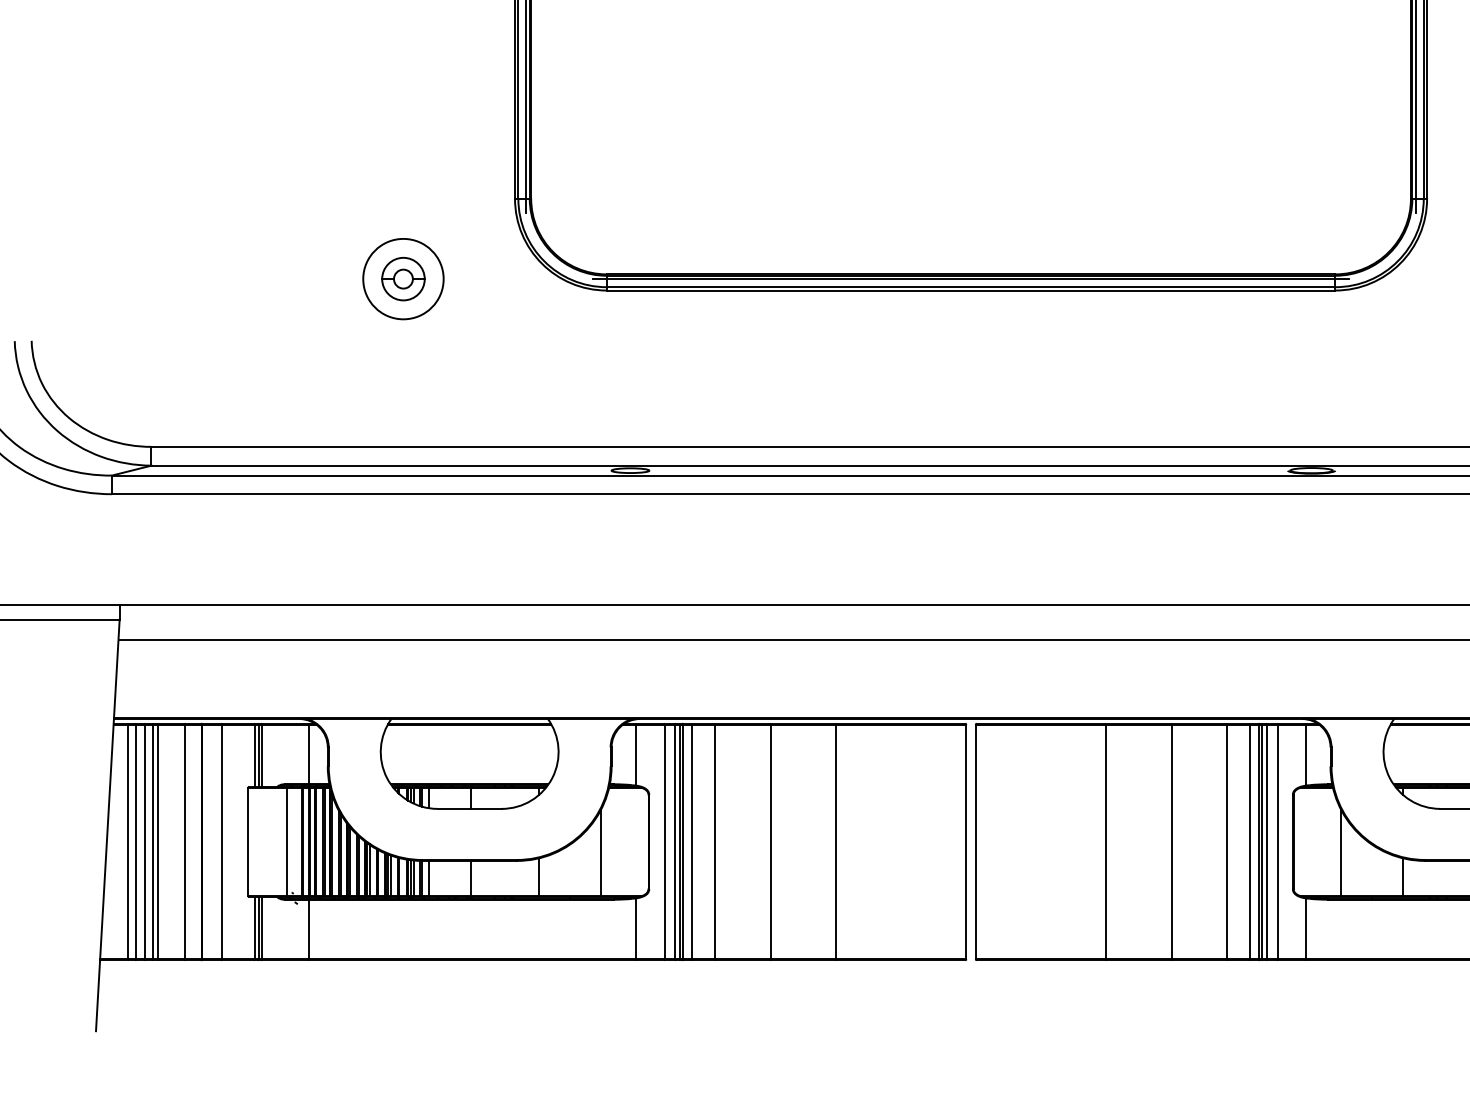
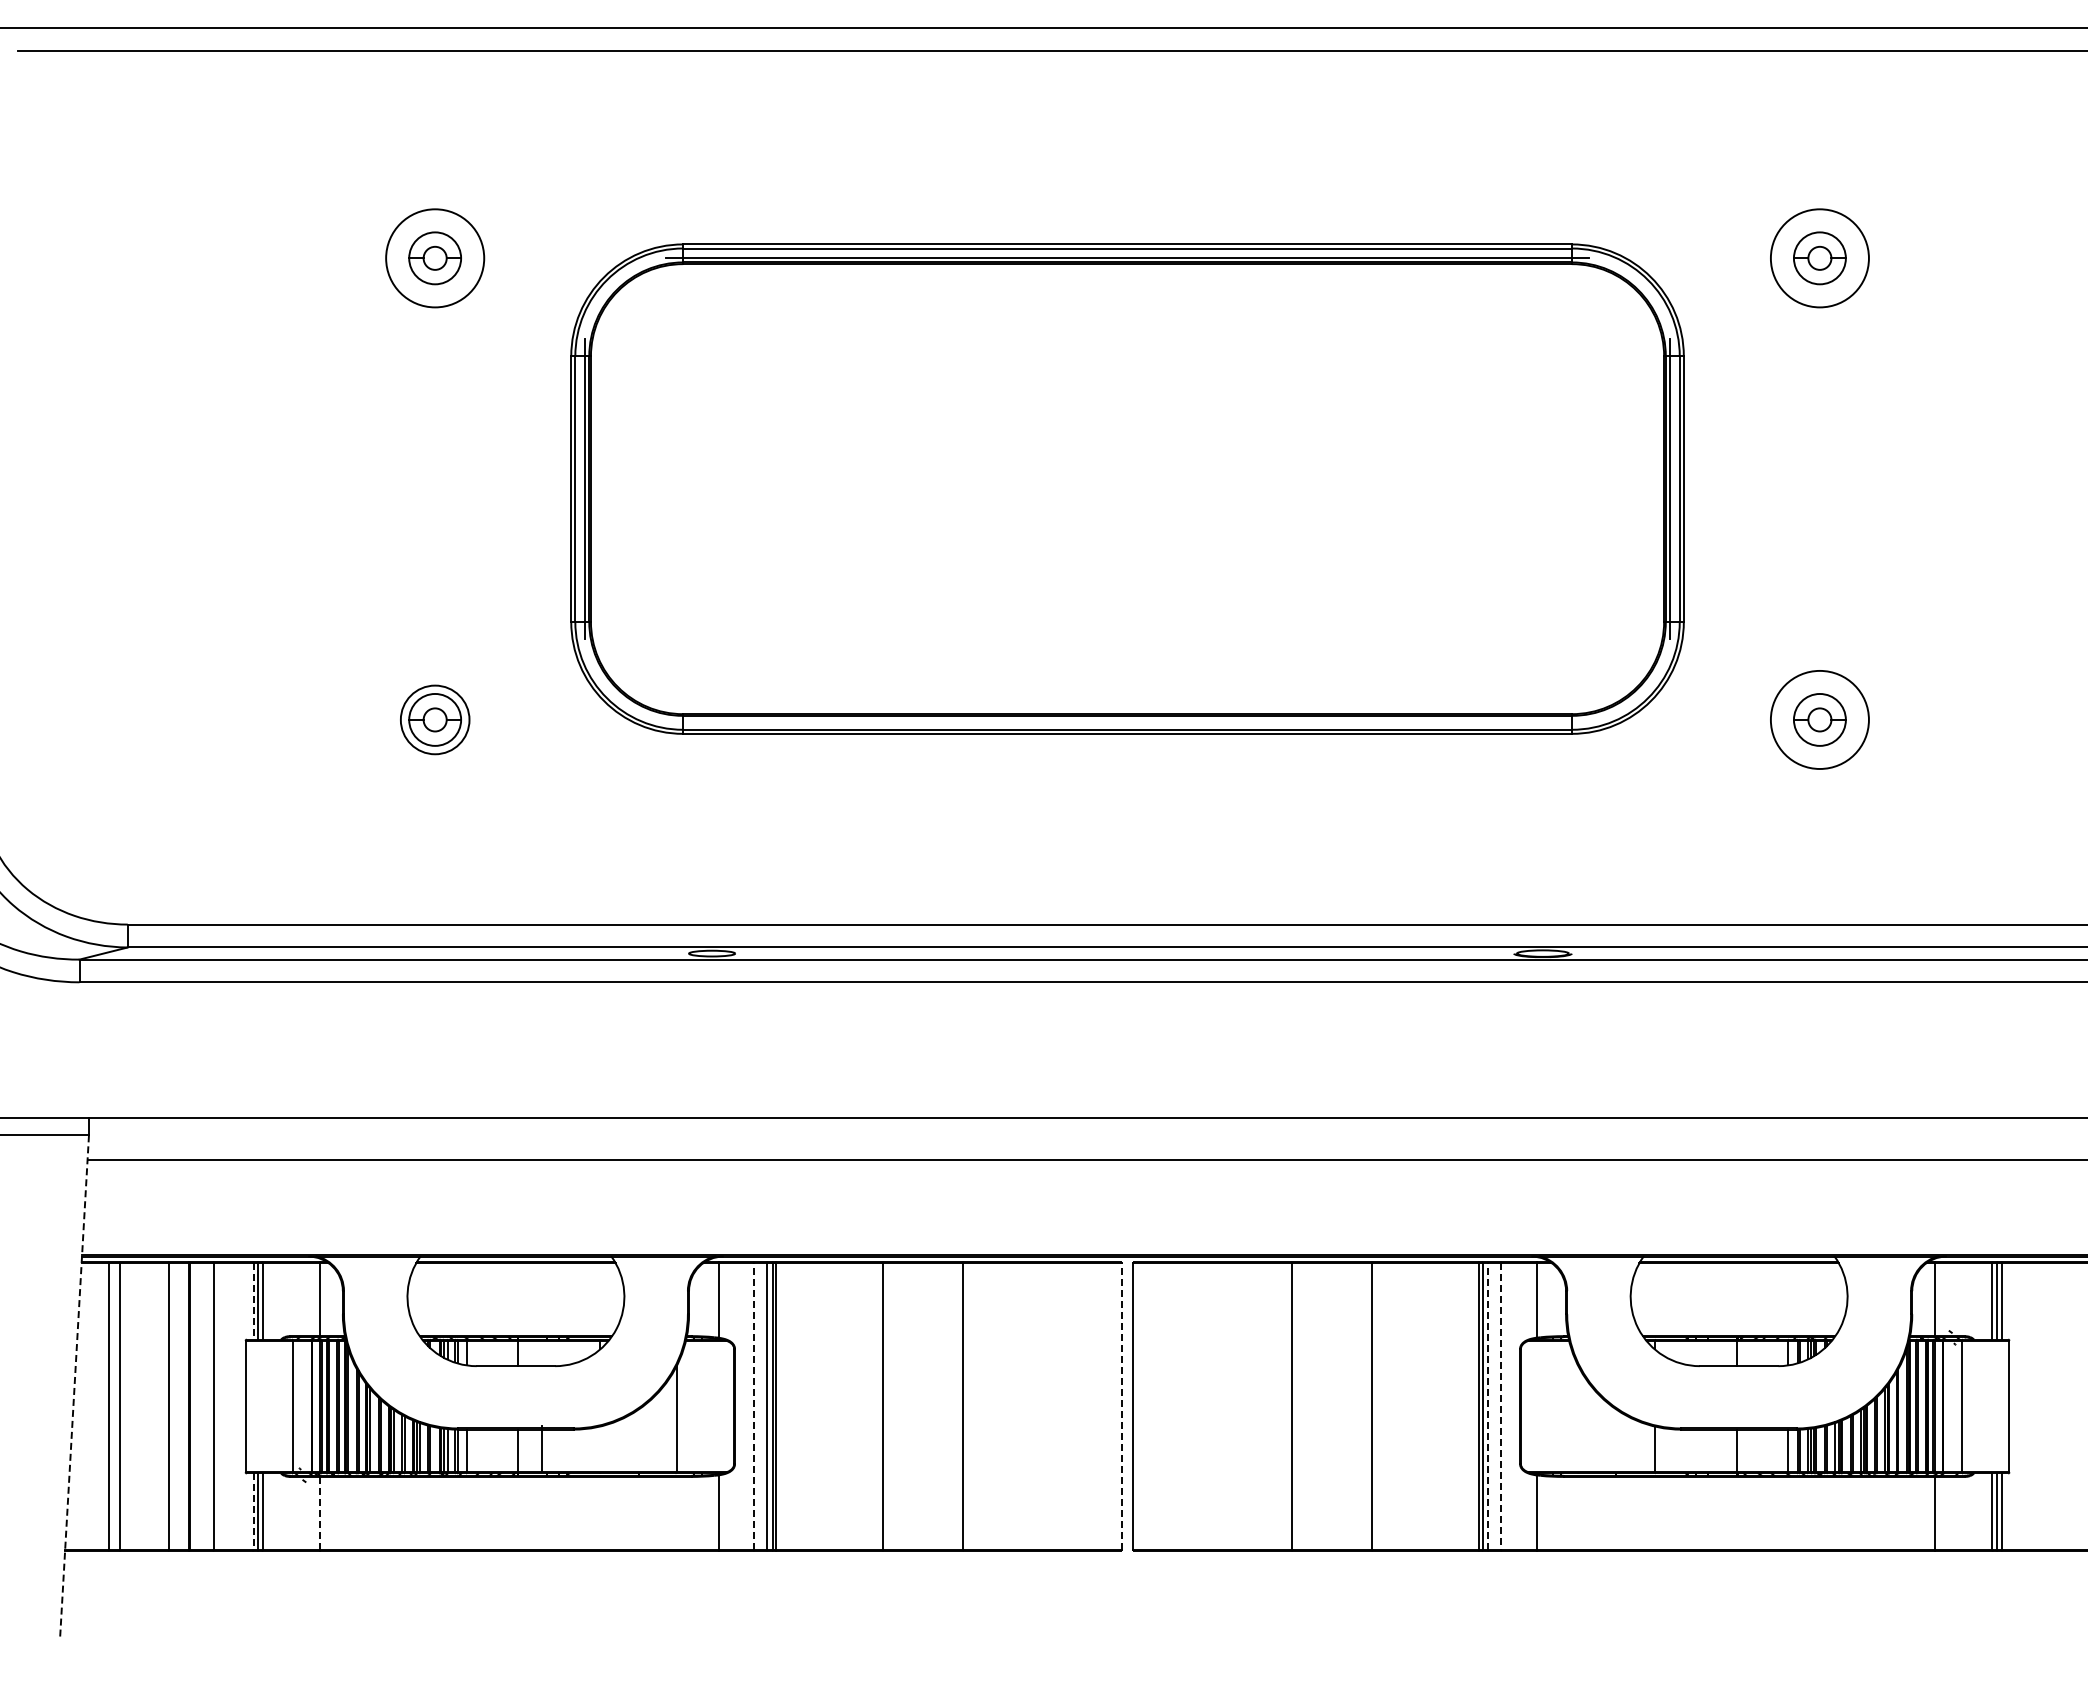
circle: (403, 278) -> (435, 719), size x0.7
line: (971, 278) -> (1127, 719), removed
line: (254, 756) -> (253, 1302), solid -> dashed
line: (107, 825) -> (74, 1386), solid -> dashed
line: (128, 841) -> (99, 1406), removed
line: (152, 841) -> (129, 1406), removed
line: (158, 841) -> (136, 1406), removed
line: (664, 841) -> (753, 1406), solid -> dashed
line: (692, 841) -> (787, 1406), removed
line: (715, 841) -> (815, 1406), removed
line: (966, 841) -> (1121, 1406), solid -> dashed
line: (1226, 841) -> (1439, 1406), removed
line: (1249, 841) -> (1467, 1406), removed
line: (1266, 841) -> (1488, 1406), solid -> dashed
line: (1277, 842) -> (1501, 1407), solid -> dashed
line: (1340, 852) -> (1578, 1419), removed
line: (538, 877) -> (542, 1449), moved
line: (254, 928) -> (253, 1512), solid -> dashed
line: (308, 928) -> (319, 1512), solid -> dashed

